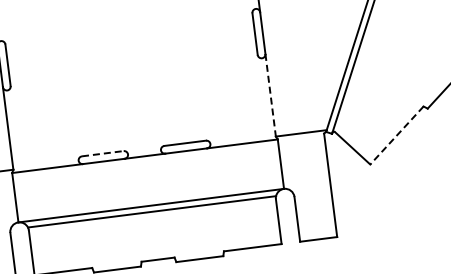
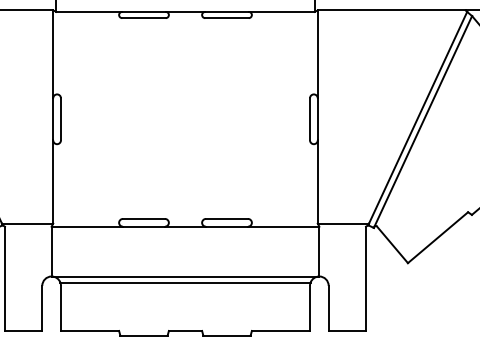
line: (270, 94) -> (317, 181), dashed -> solid
line: (396, 136) -> (437, 238), dashed -> solid
line: (103, 153) -> (144, 218), dashed -> solid

